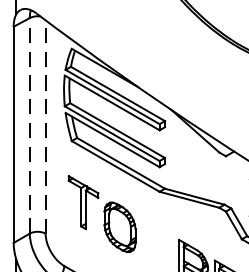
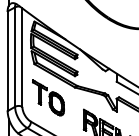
line: (30, 126) -> (15, 57), dashed -> solid
line: (45, 126) -> (22, 57), dashed -> solid

